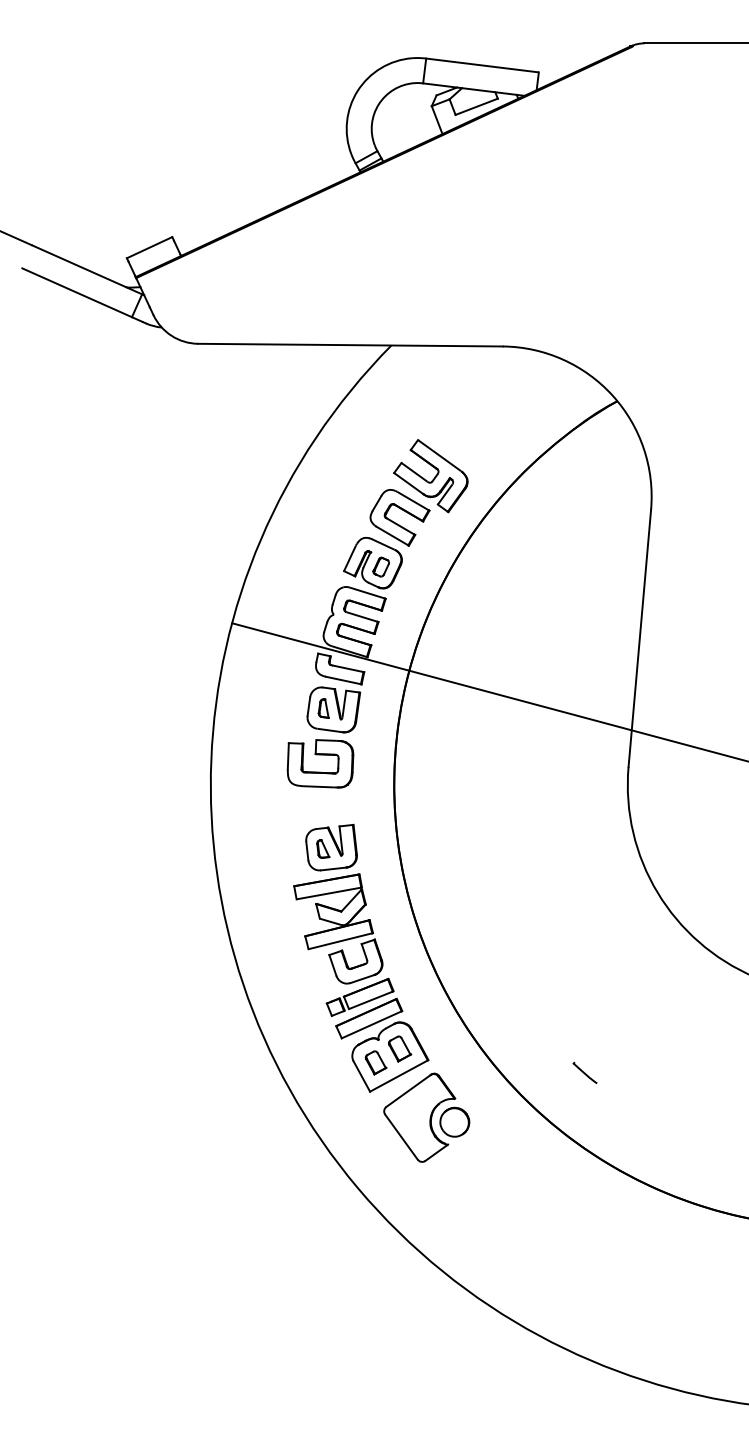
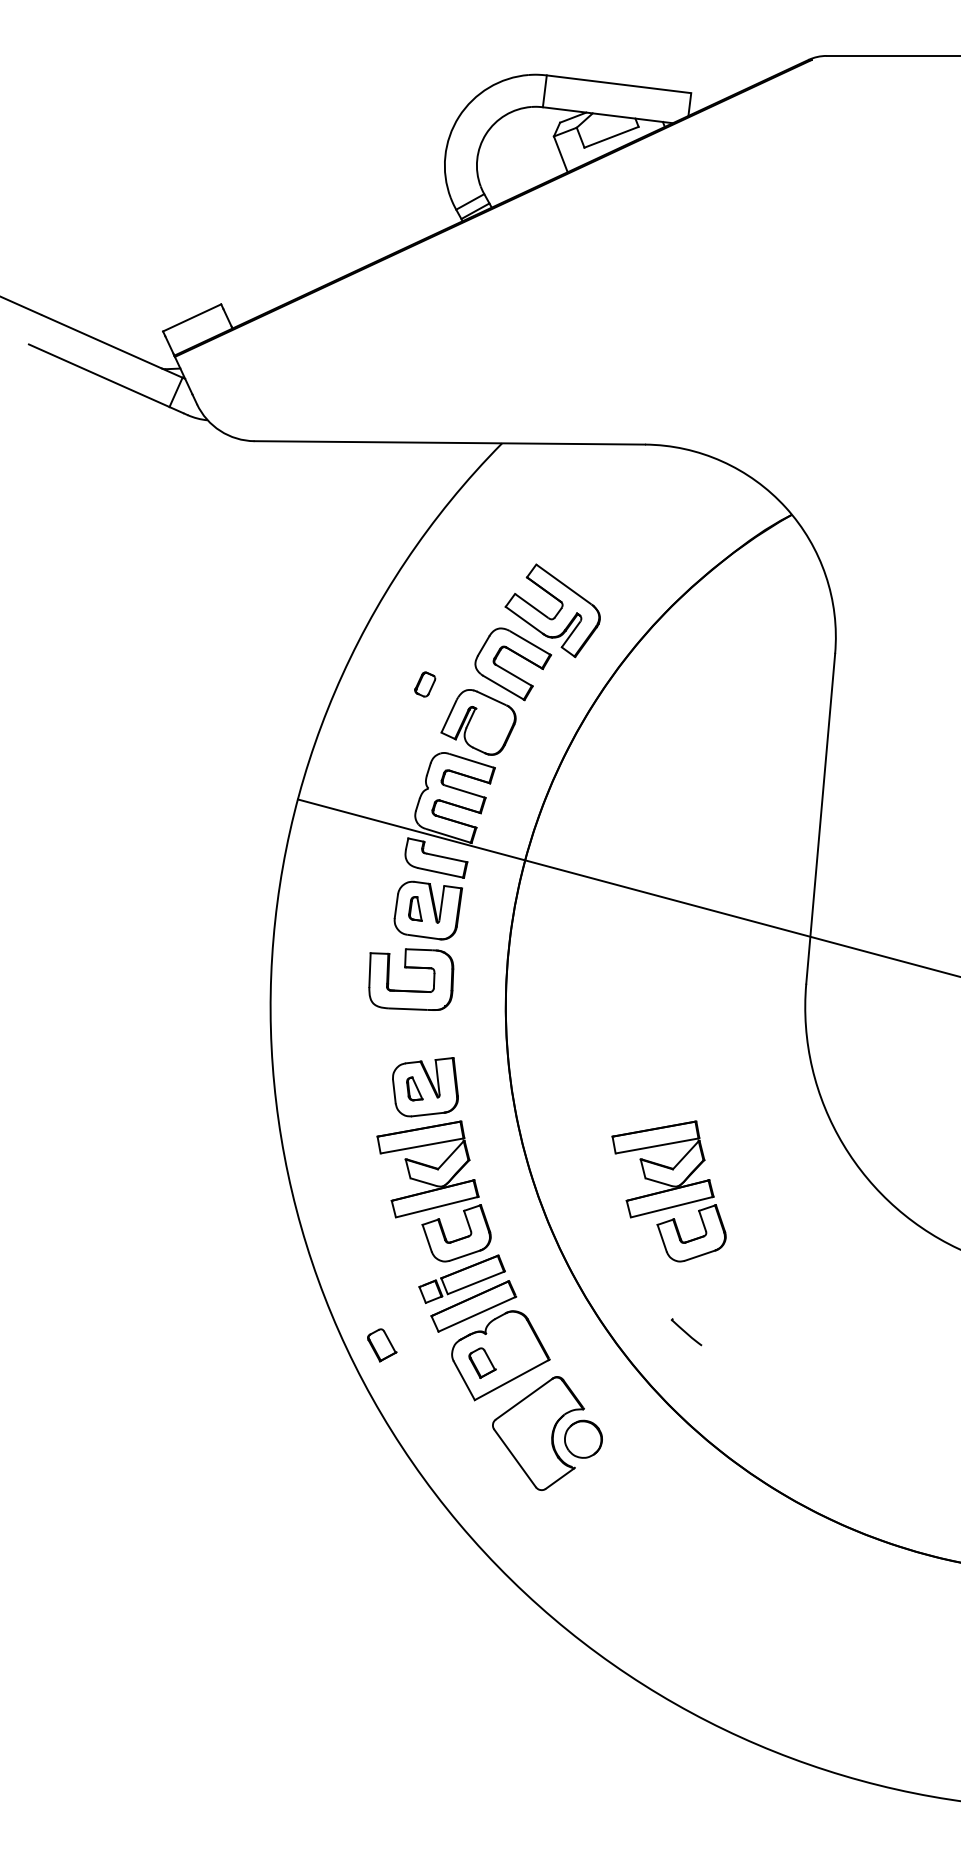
part: (381, 567) -> (425, 684), moved
part: (521, 928) -> (668, 1191), added
part: (400, 1049) -> (382, 1345), moved
part: (585, 1073) -> (686, 1332), moved

